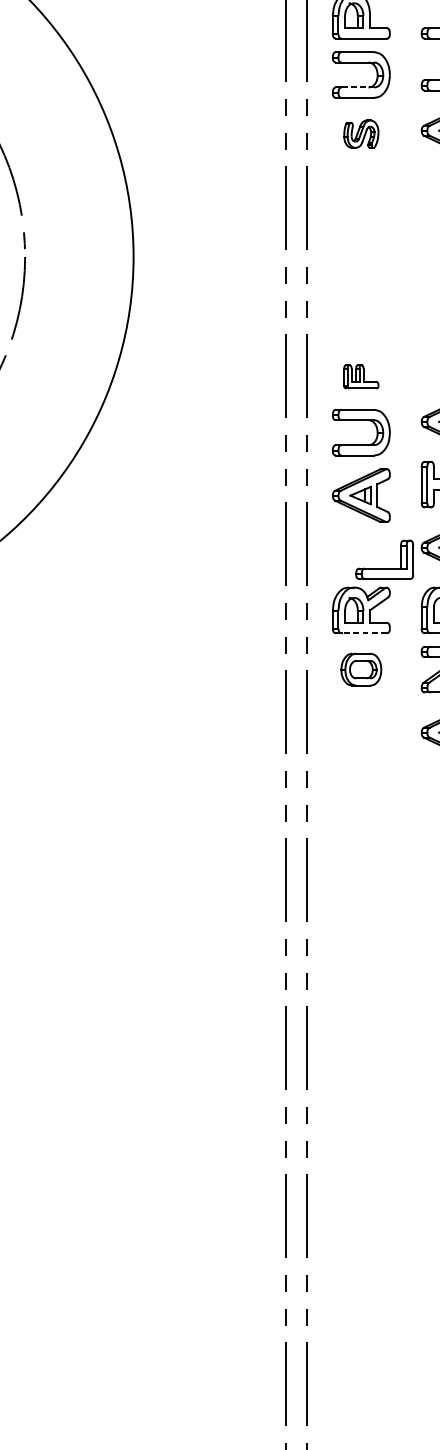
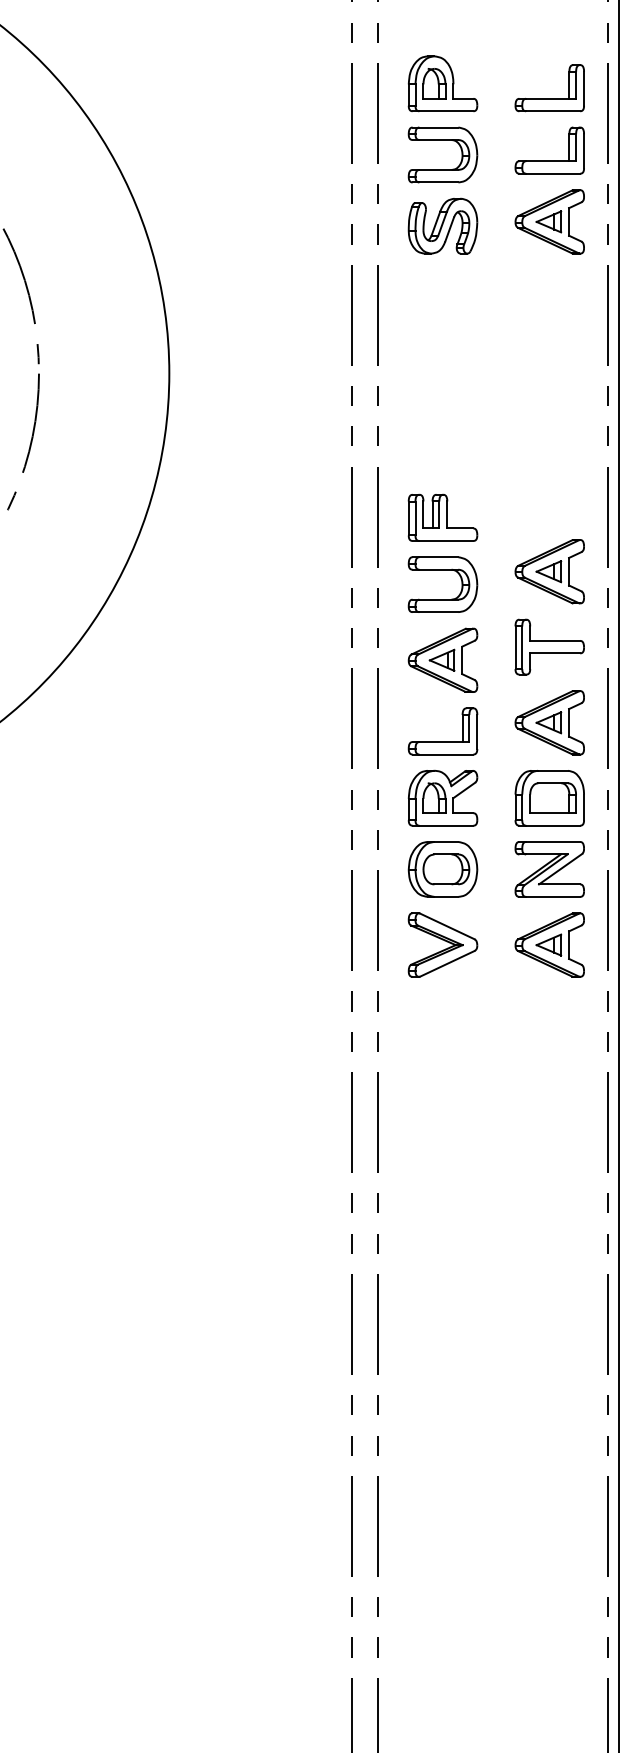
line: (358, 87) -> (439, 169), dashed -> solid
part: (360, 133) -> (442, 225), size x1.67
part: (360, 376) -> (442, 517), size x1.67
part: (384, 568) -> (442, 741), moved
line: (363, 633) -> (445, 825), dashed -> solid
part: (360, 669) -> (442, 869), size x1.43
part: (360, 732) -> (442, 944), added

